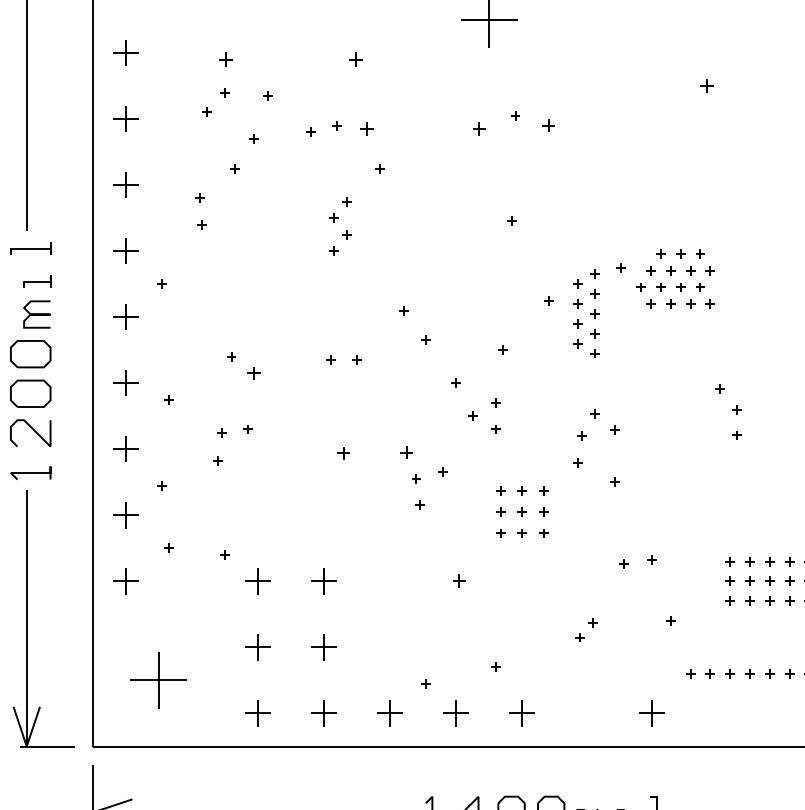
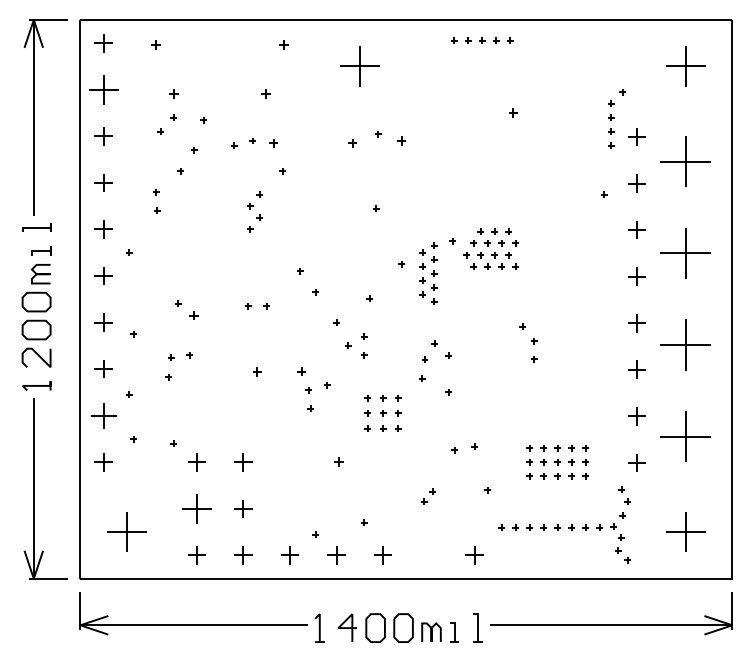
part: (125, 52) -> (103, 89), size x1.6
part: (125, 514) -> (103, 415), size x1.4
part: (257, 646) -> (196, 508), size x1.6

